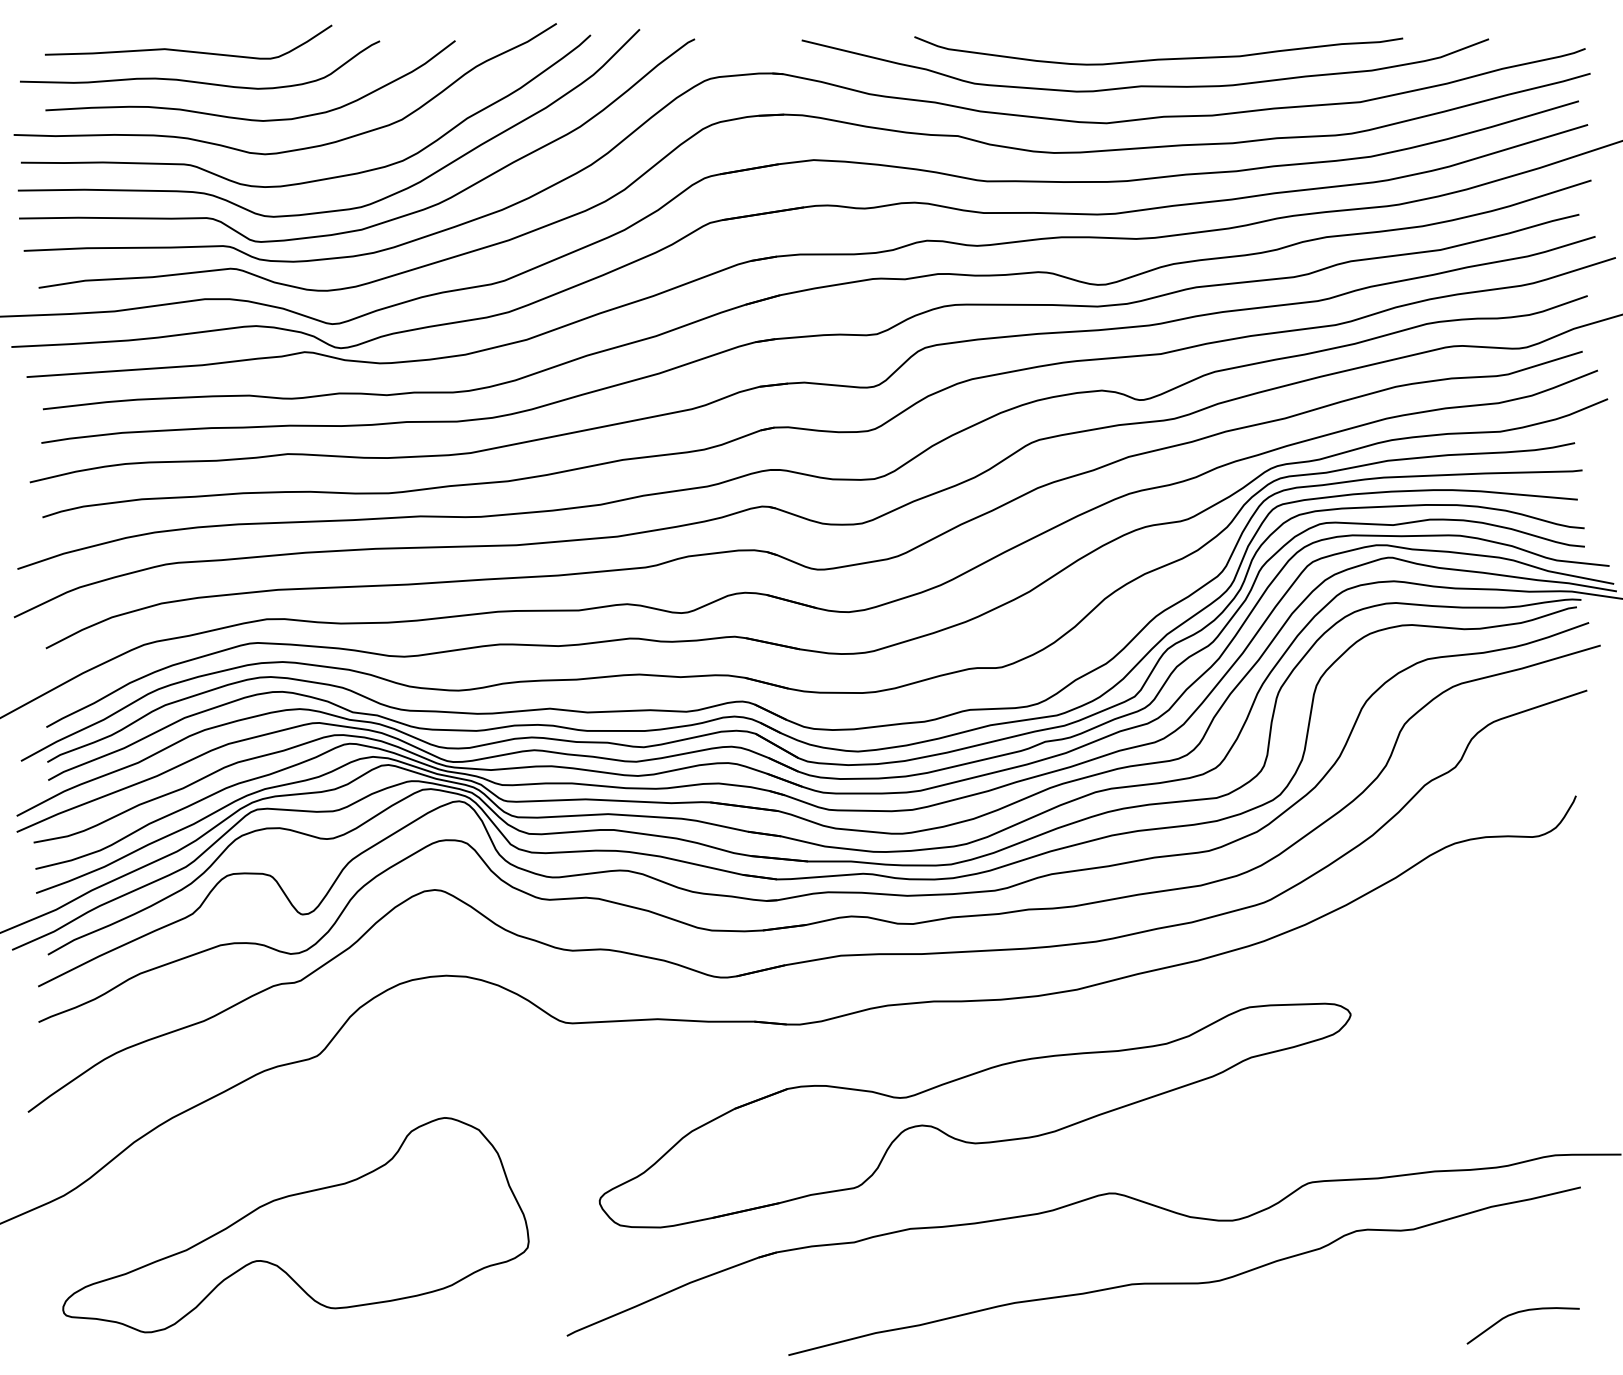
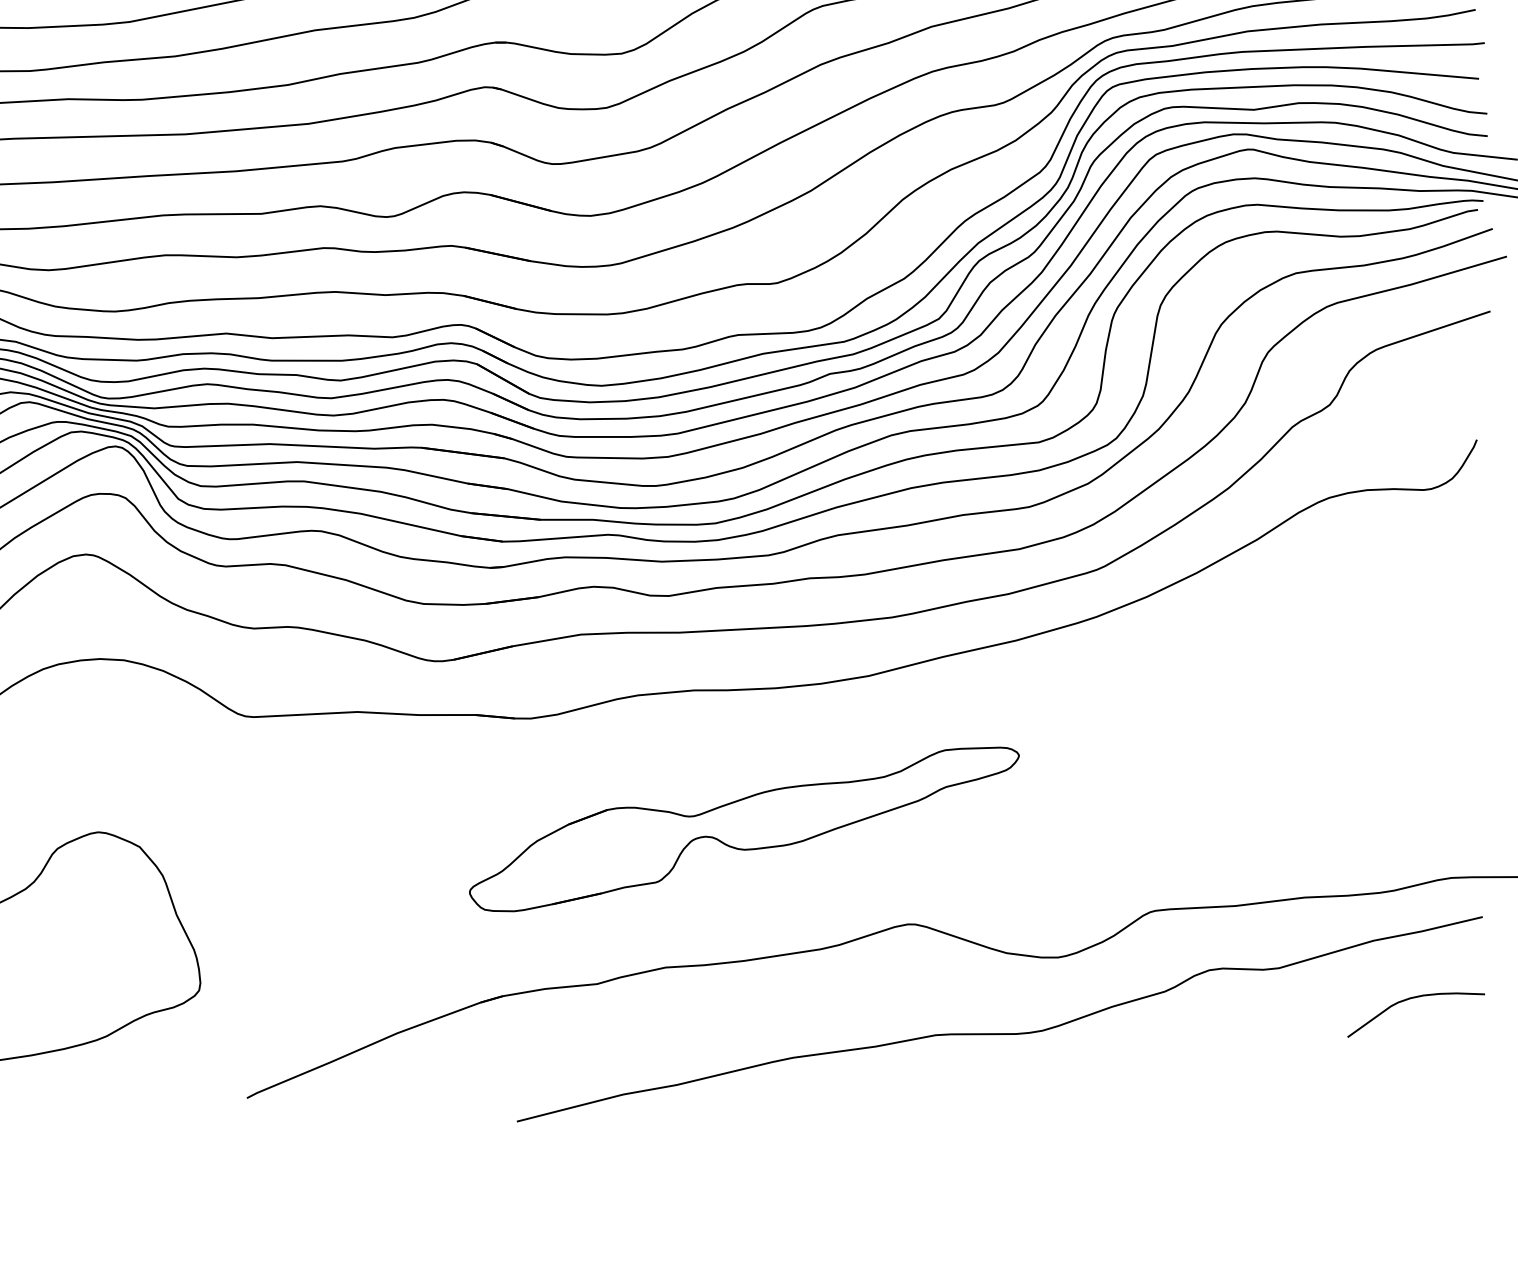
part: (974, 1115) -> (743, 829), size x0.6
curve: (1522, 1312) -> (1415, 998), moved

